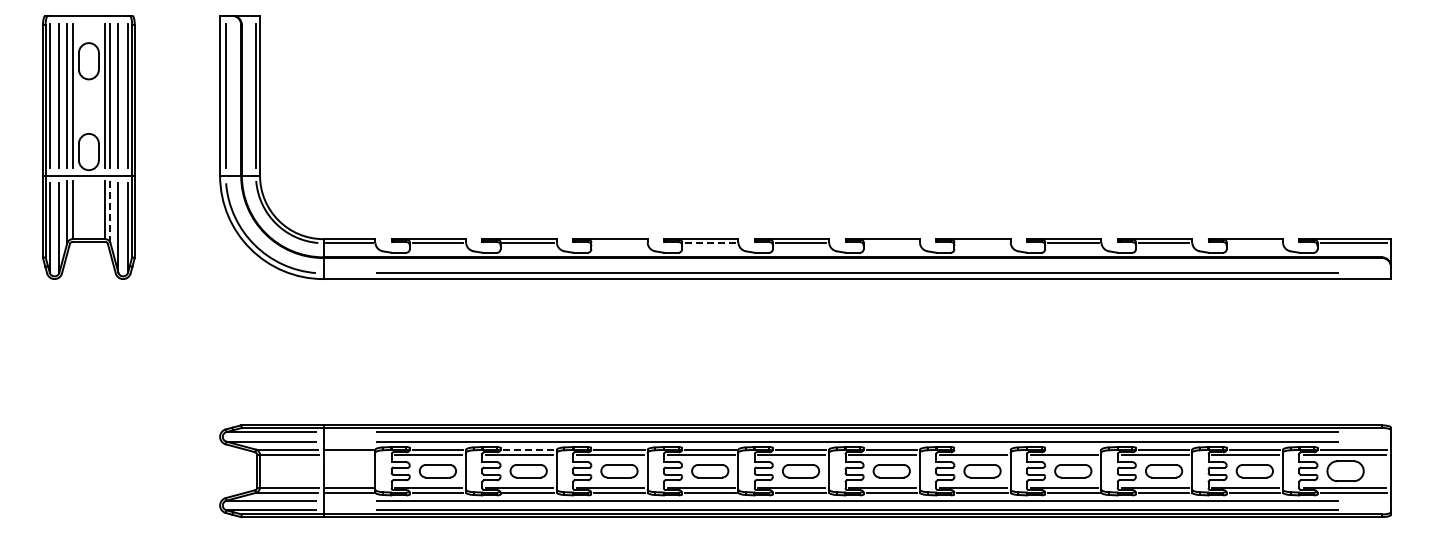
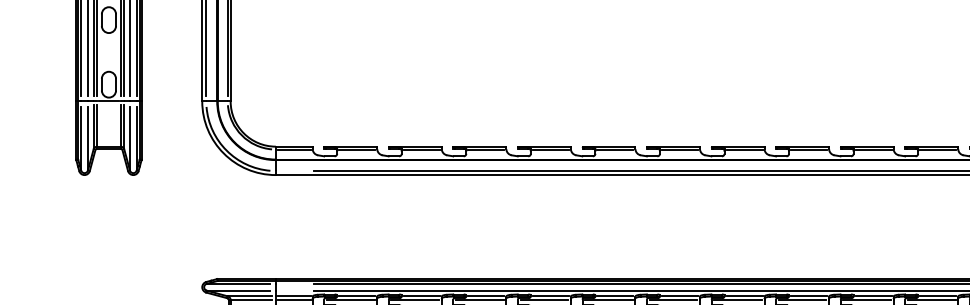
line: (110, 212) -> (124, 127), dashed -> solid
line: (619, 243) -> (486, 149), added
line: (709, 243) -> (550, 149), dashed -> solid
line: (891, 243) -> (679, 149), added
line: (982, 243) -> (744, 149), added
line: (1254, 243) -> (937, 149), added
line: (529, 449) -> (422, 296), dashed -> solid
line: (982, 449) -> (744, 296), added
line: (1073, 449) -> (809, 296), added
line: (349, 454) -> (294, 299), added

